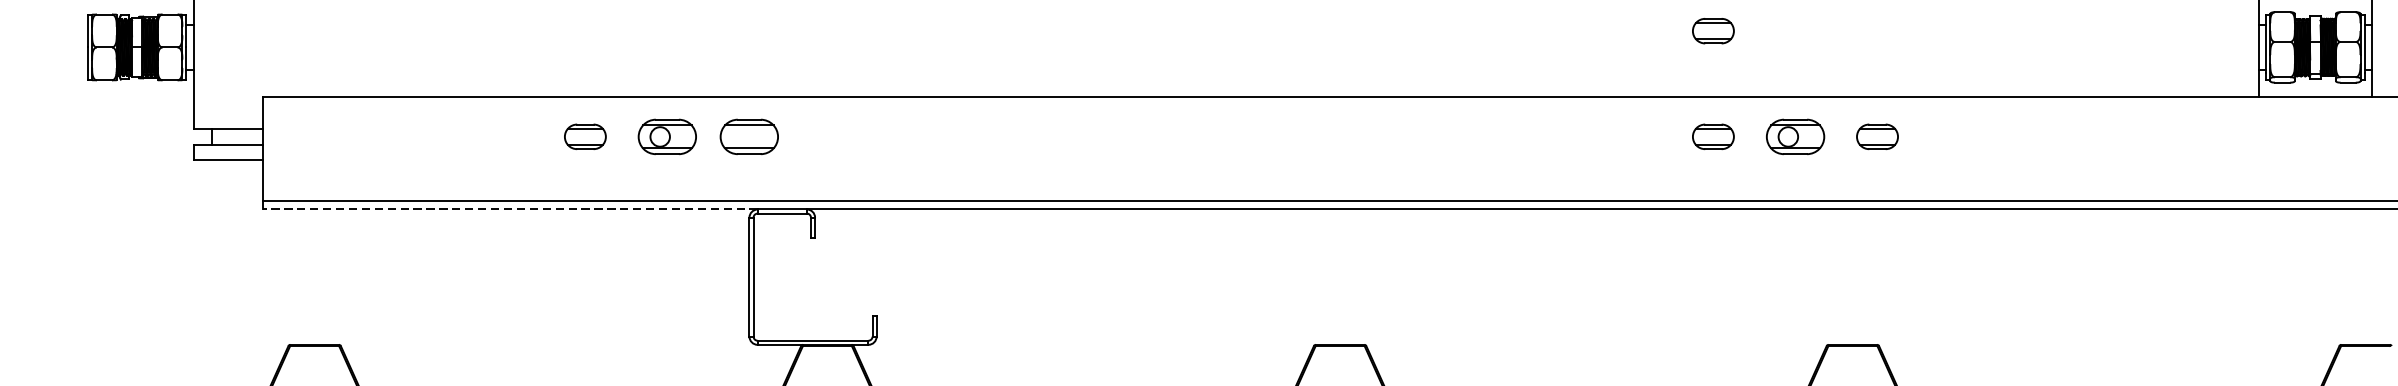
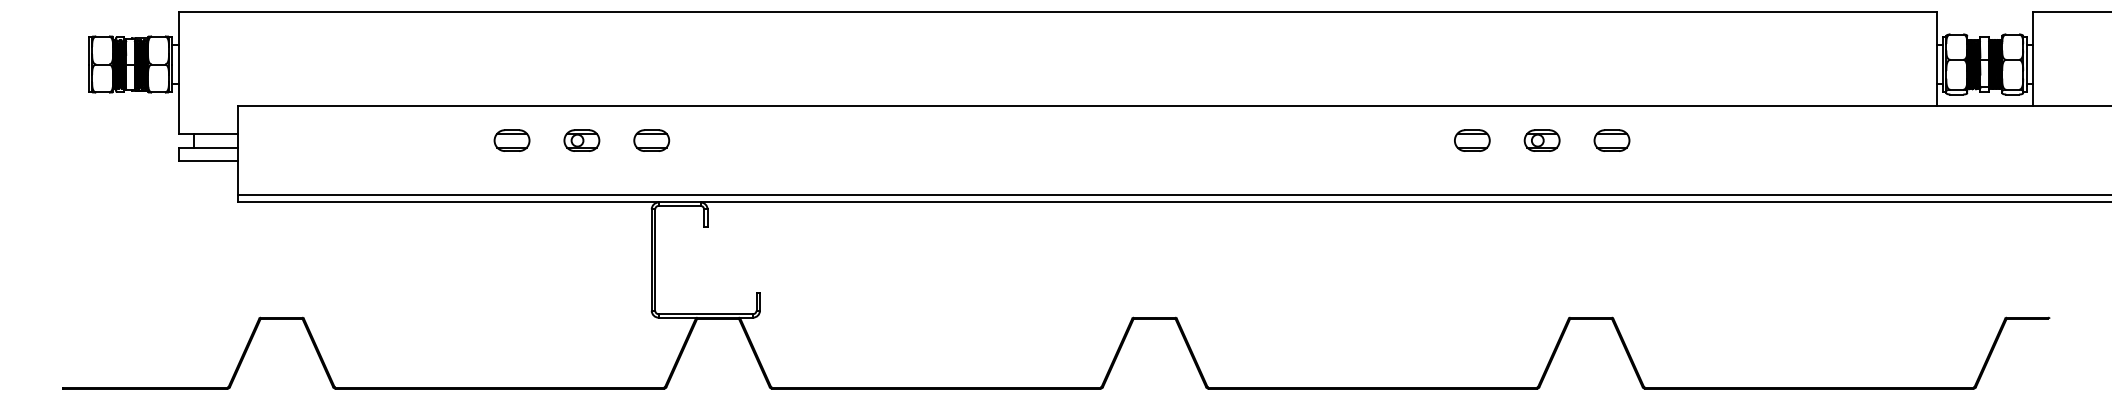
part: (1713, 30) -> (1472, 50), removed
part: (666, 136) -> (581, 140), size x0.71
part: (749, 136) -> (651, 140), size x0.71
part: (1794, 136) -> (1541, 140), size x0.71
line: (509, 209) -> (447, 202), dashed -> solid

